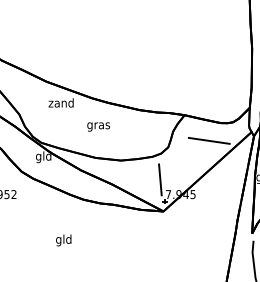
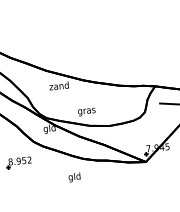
text: (98, 126) -> (86, 111), moved
line: (160, 179) -> (141, 137), removed
text: (63, 240) -> (74, 177), moved

